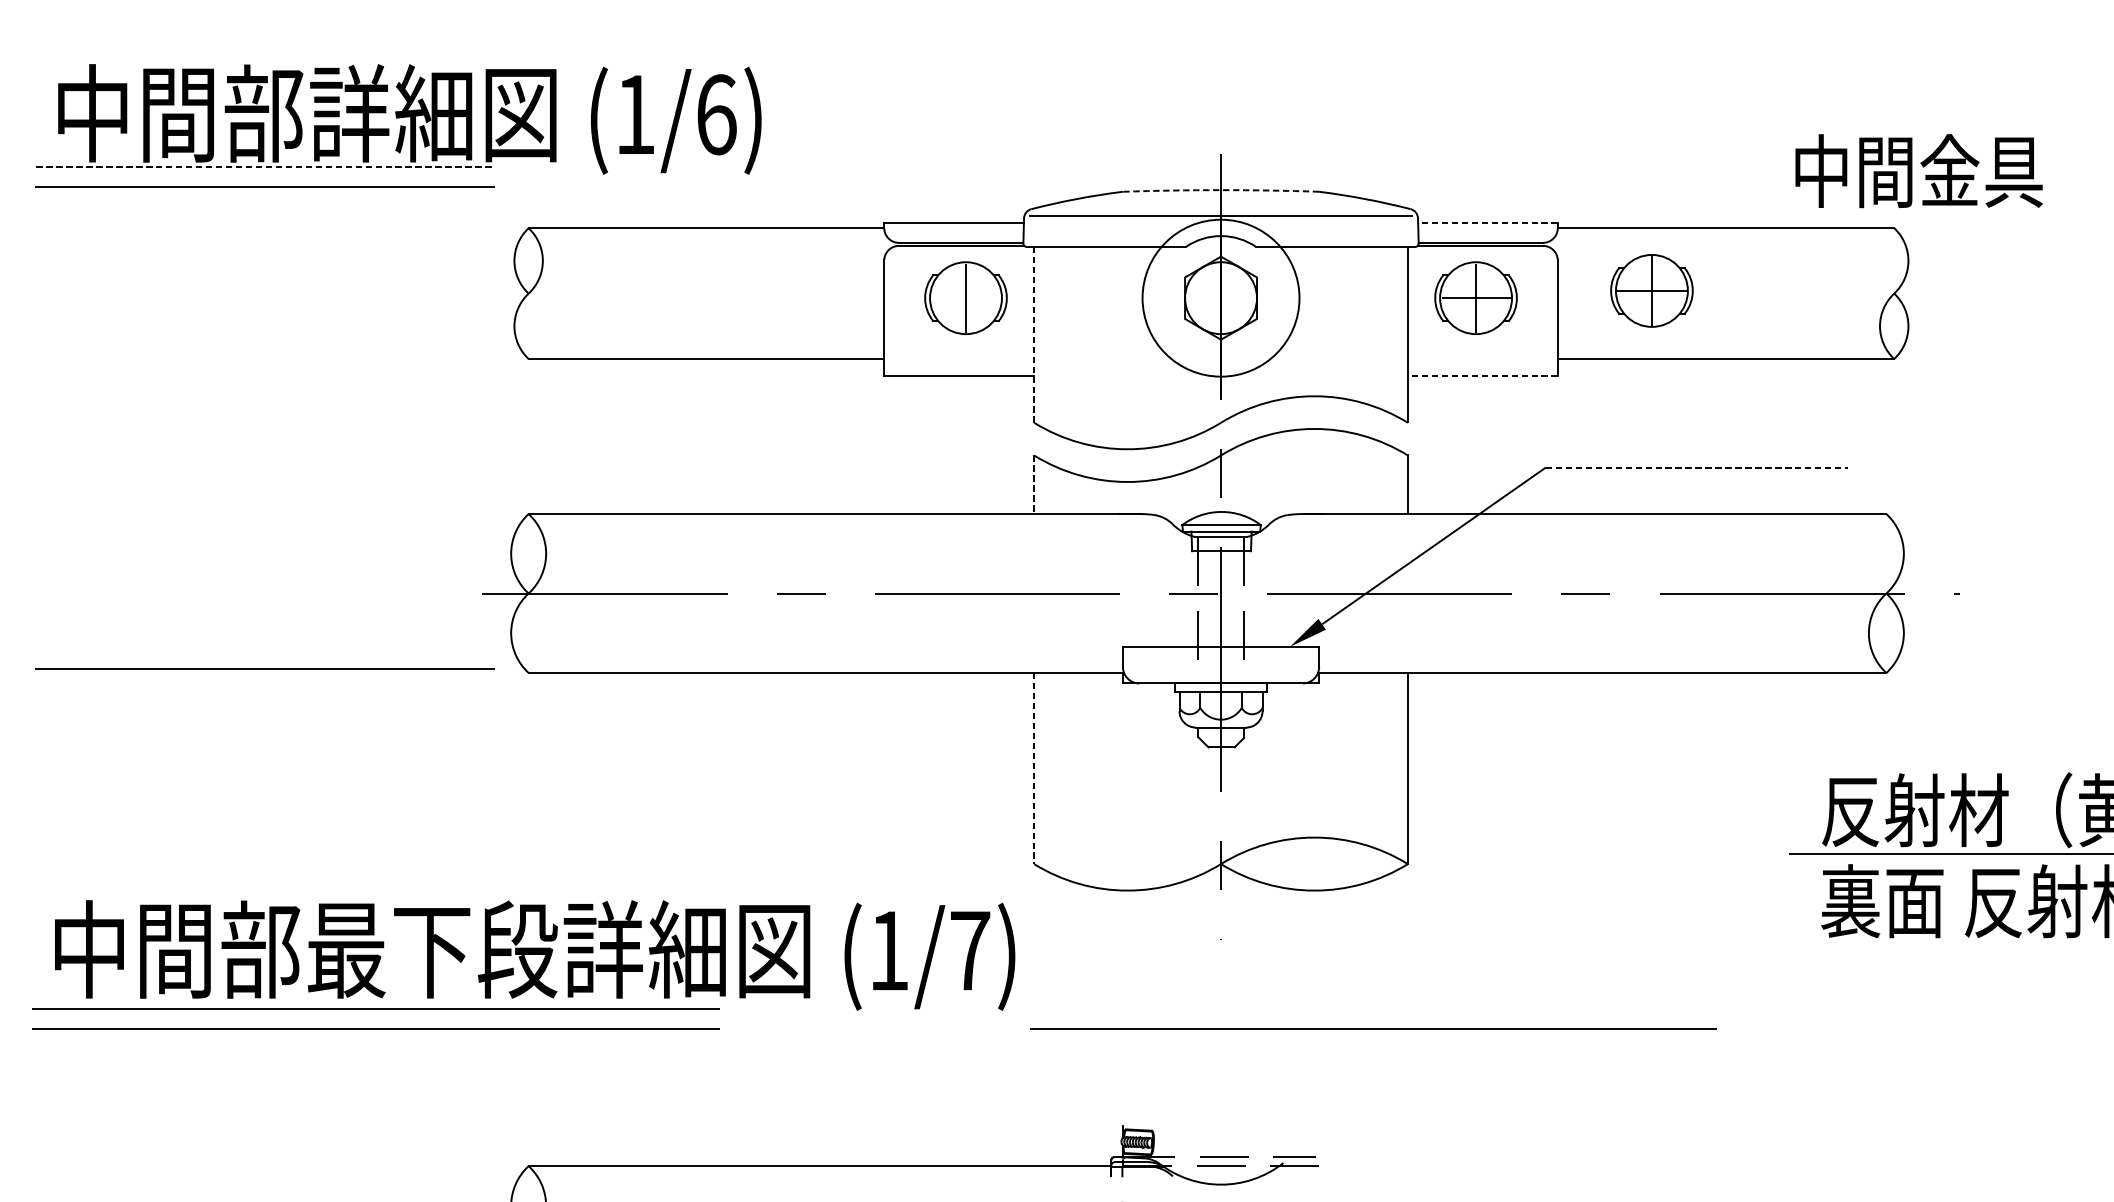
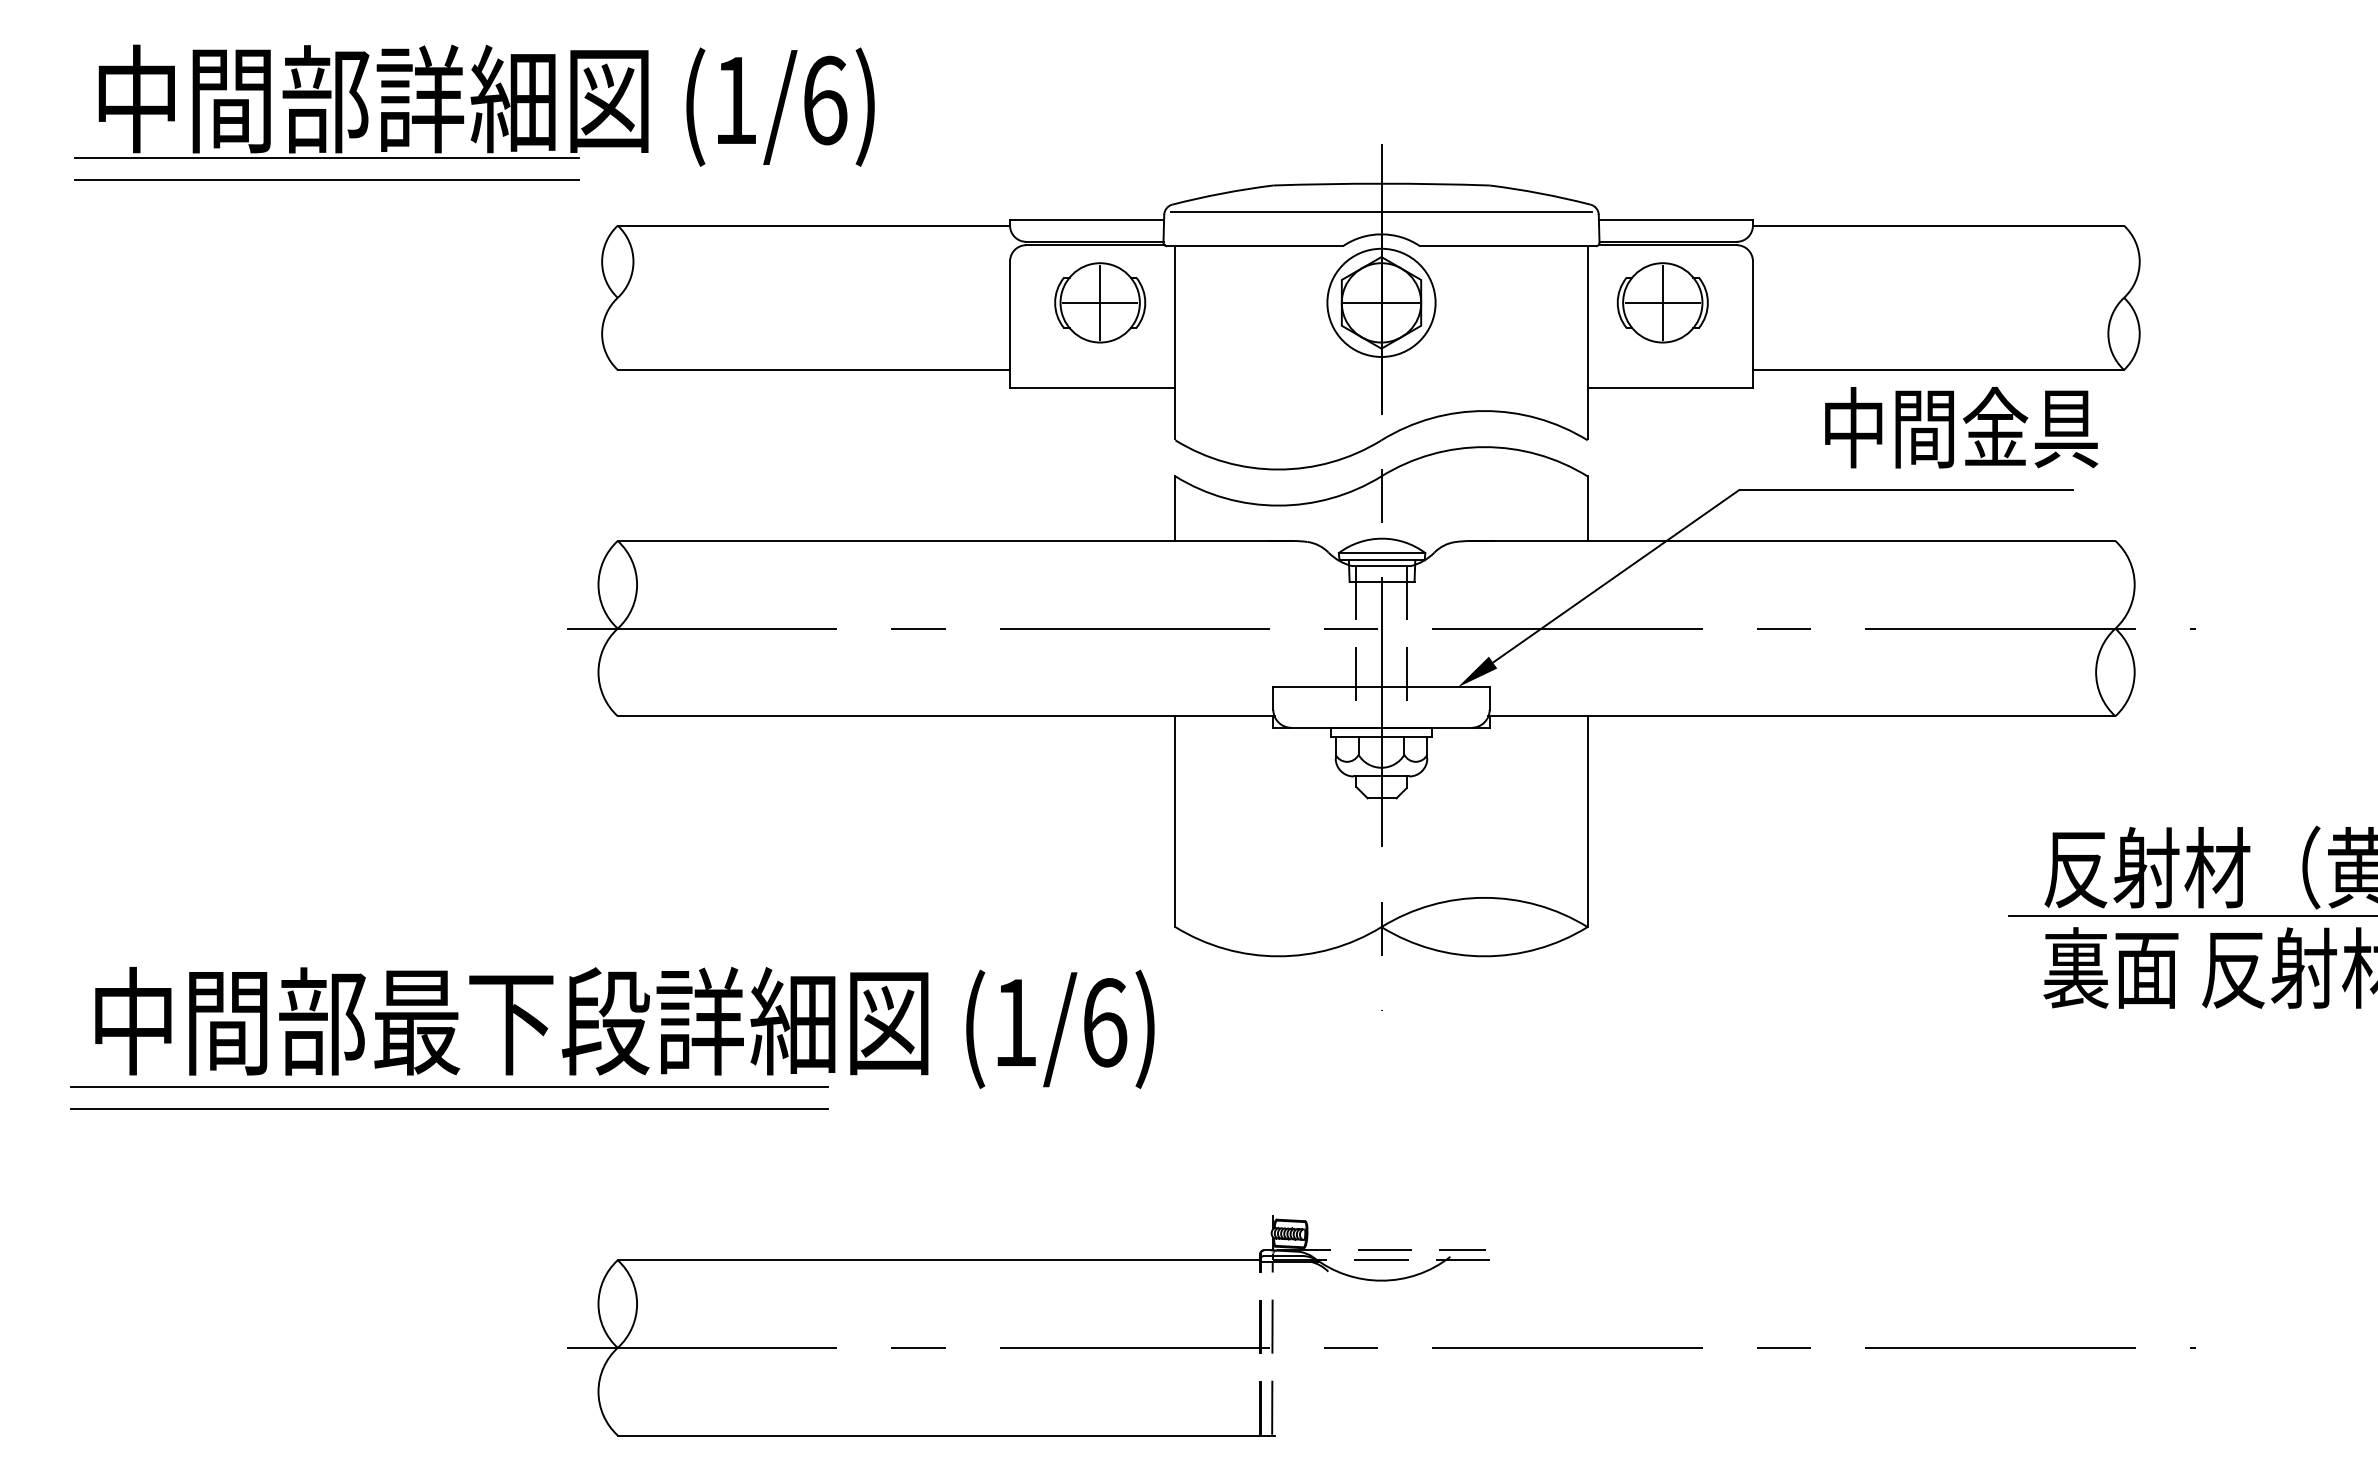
line: (265, 167) -> (327, 158), dashed -> solid
text: (1919, 170) -> (1961, 427), moved
arc: (1221, 189) -> (1381, 183), dashed -> solid
line: (1487, 223) -> (1675, 220), dashed -> solid
part: (1651, 290) -> (1856, 294), removed
line: (966, 297) -> (1100, 302), added
circle: (1221, 297) -> (1381, 302), size x0.62
line: (1221, 297) -> (1381, 302), added
line: (1034, 334) -> (1175, 342), dashed -> solid
line: (1483, 375) -> (1670, 388), dashed -> solid
line: (1696, 467) -> (1906, 489), dashed -> solid
line: (1034, 485) -> (1175, 509), dashed -> solid
line: (264, 668) -> (326, 711), removed
line: (1034, 769) -> (1175, 822), dashed -> solid
text: (970, 950) -> (1105, 1022), (1/7) -> (1/6)
line: (1373, 1028) -> (1549, 1108), removed

